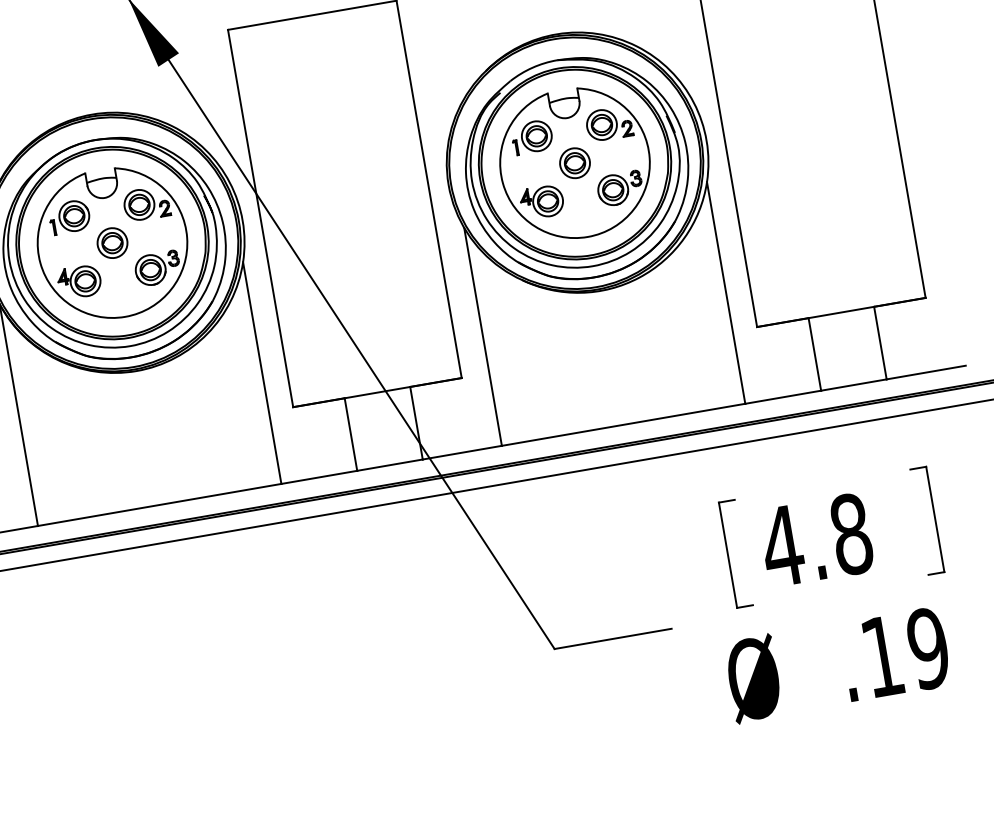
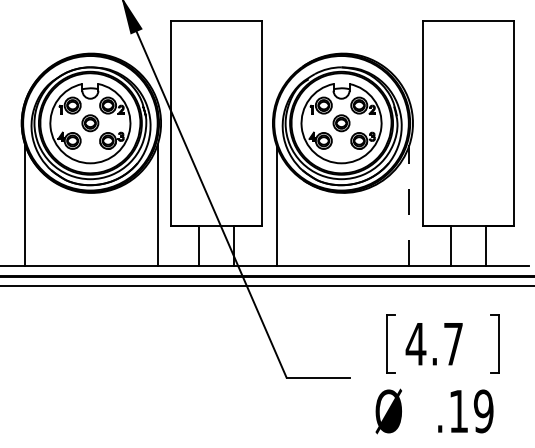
line: (725, 291) -> (409, 204), solid -> dashed
text: (851, 535) -> (453, 344), 4.8 -> 4.7

